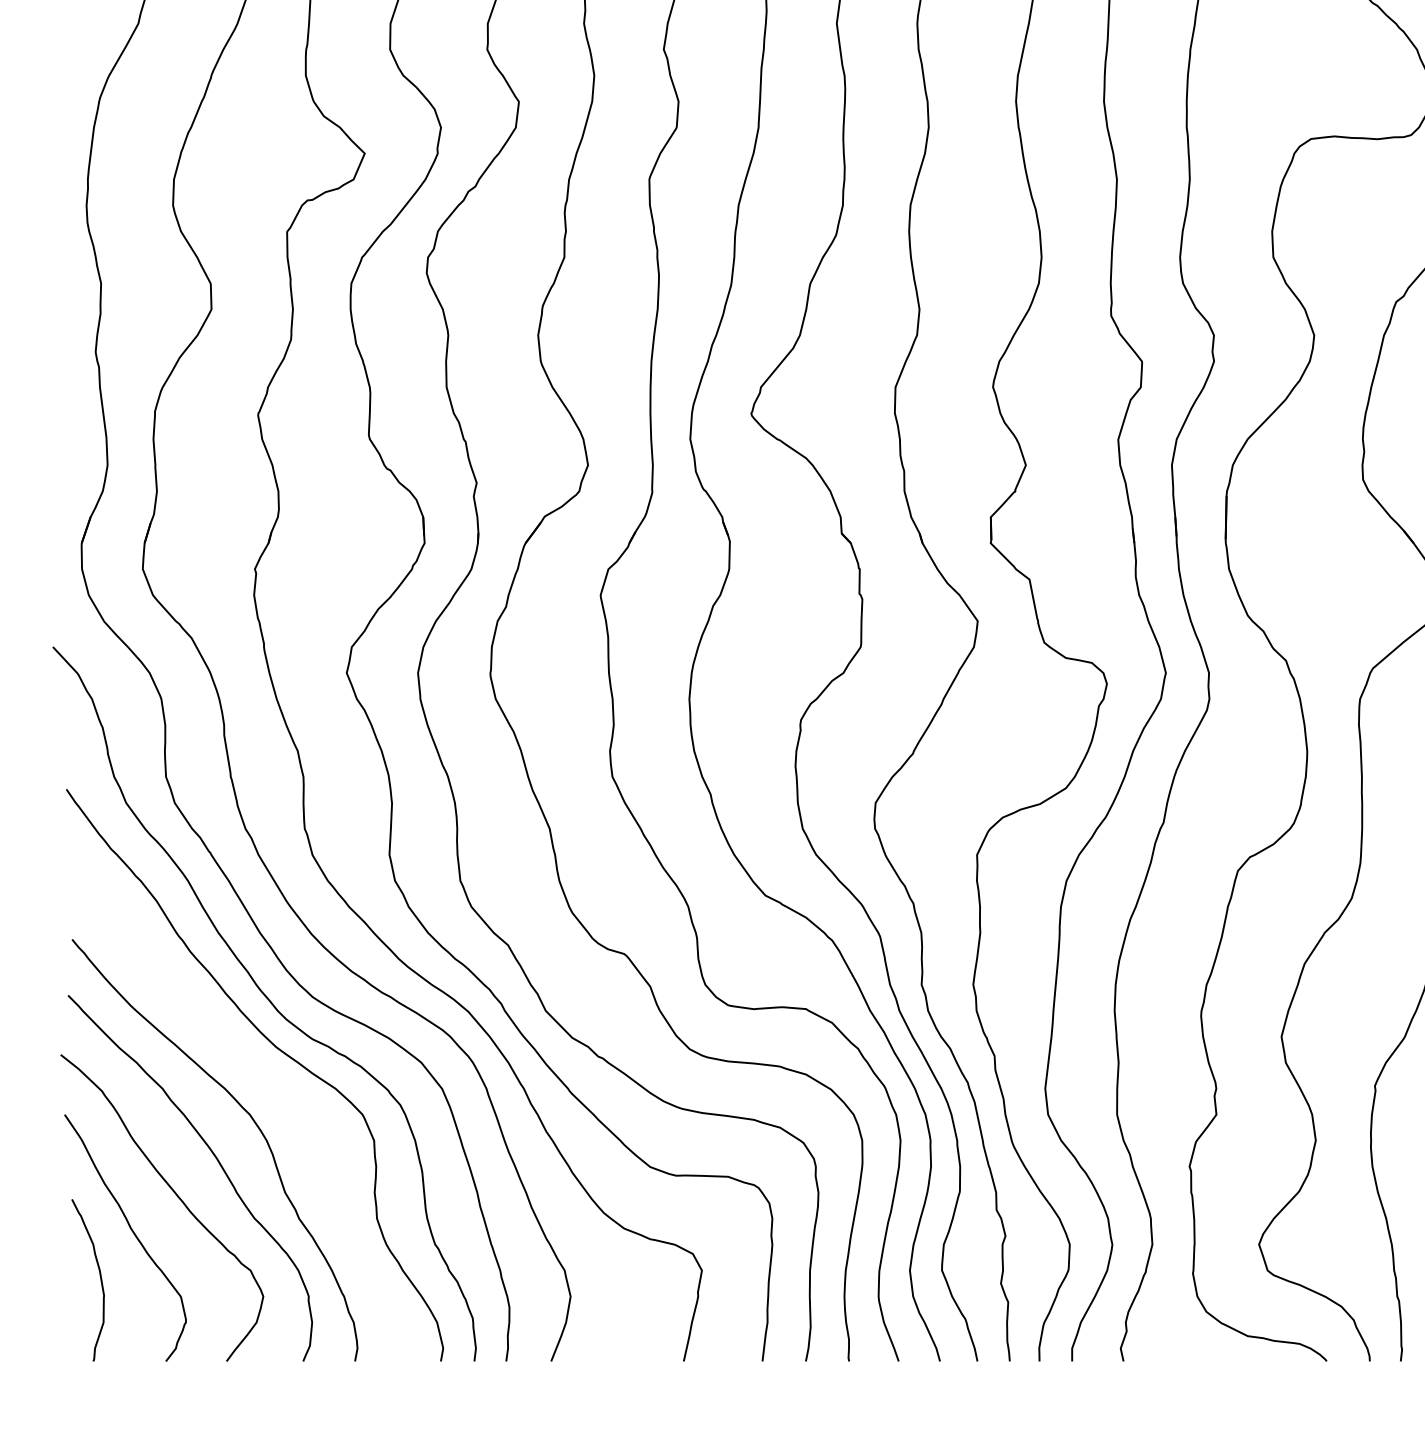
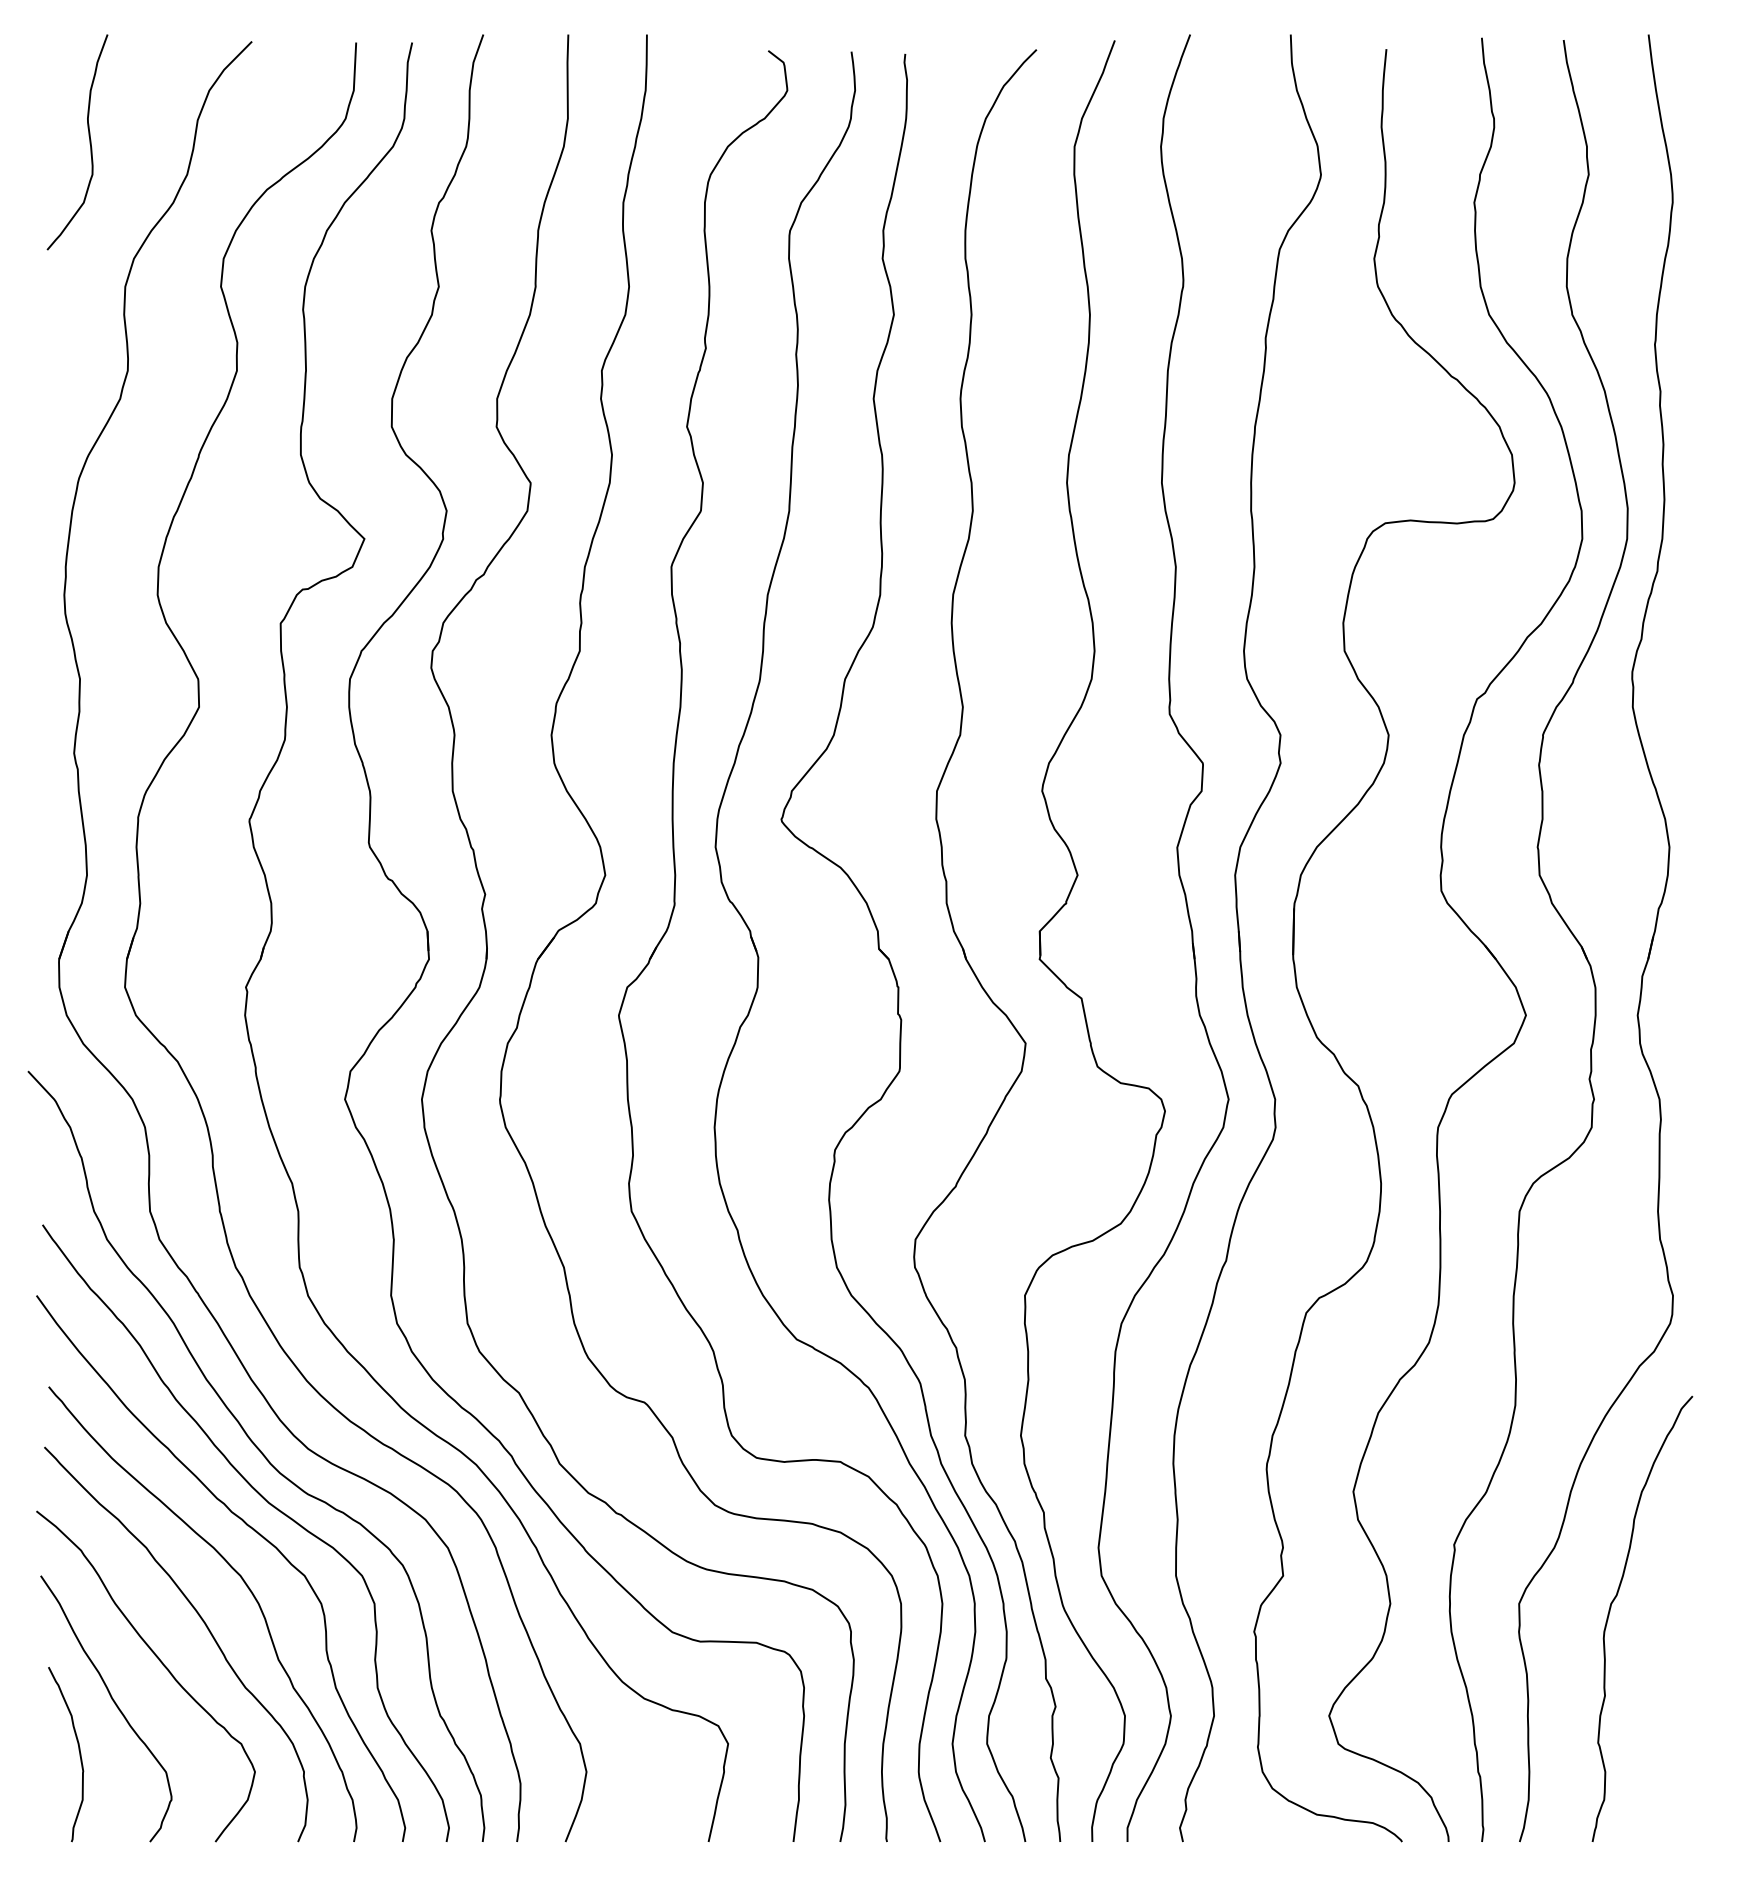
curve: (256, 1068) -> (247, 1526), added

